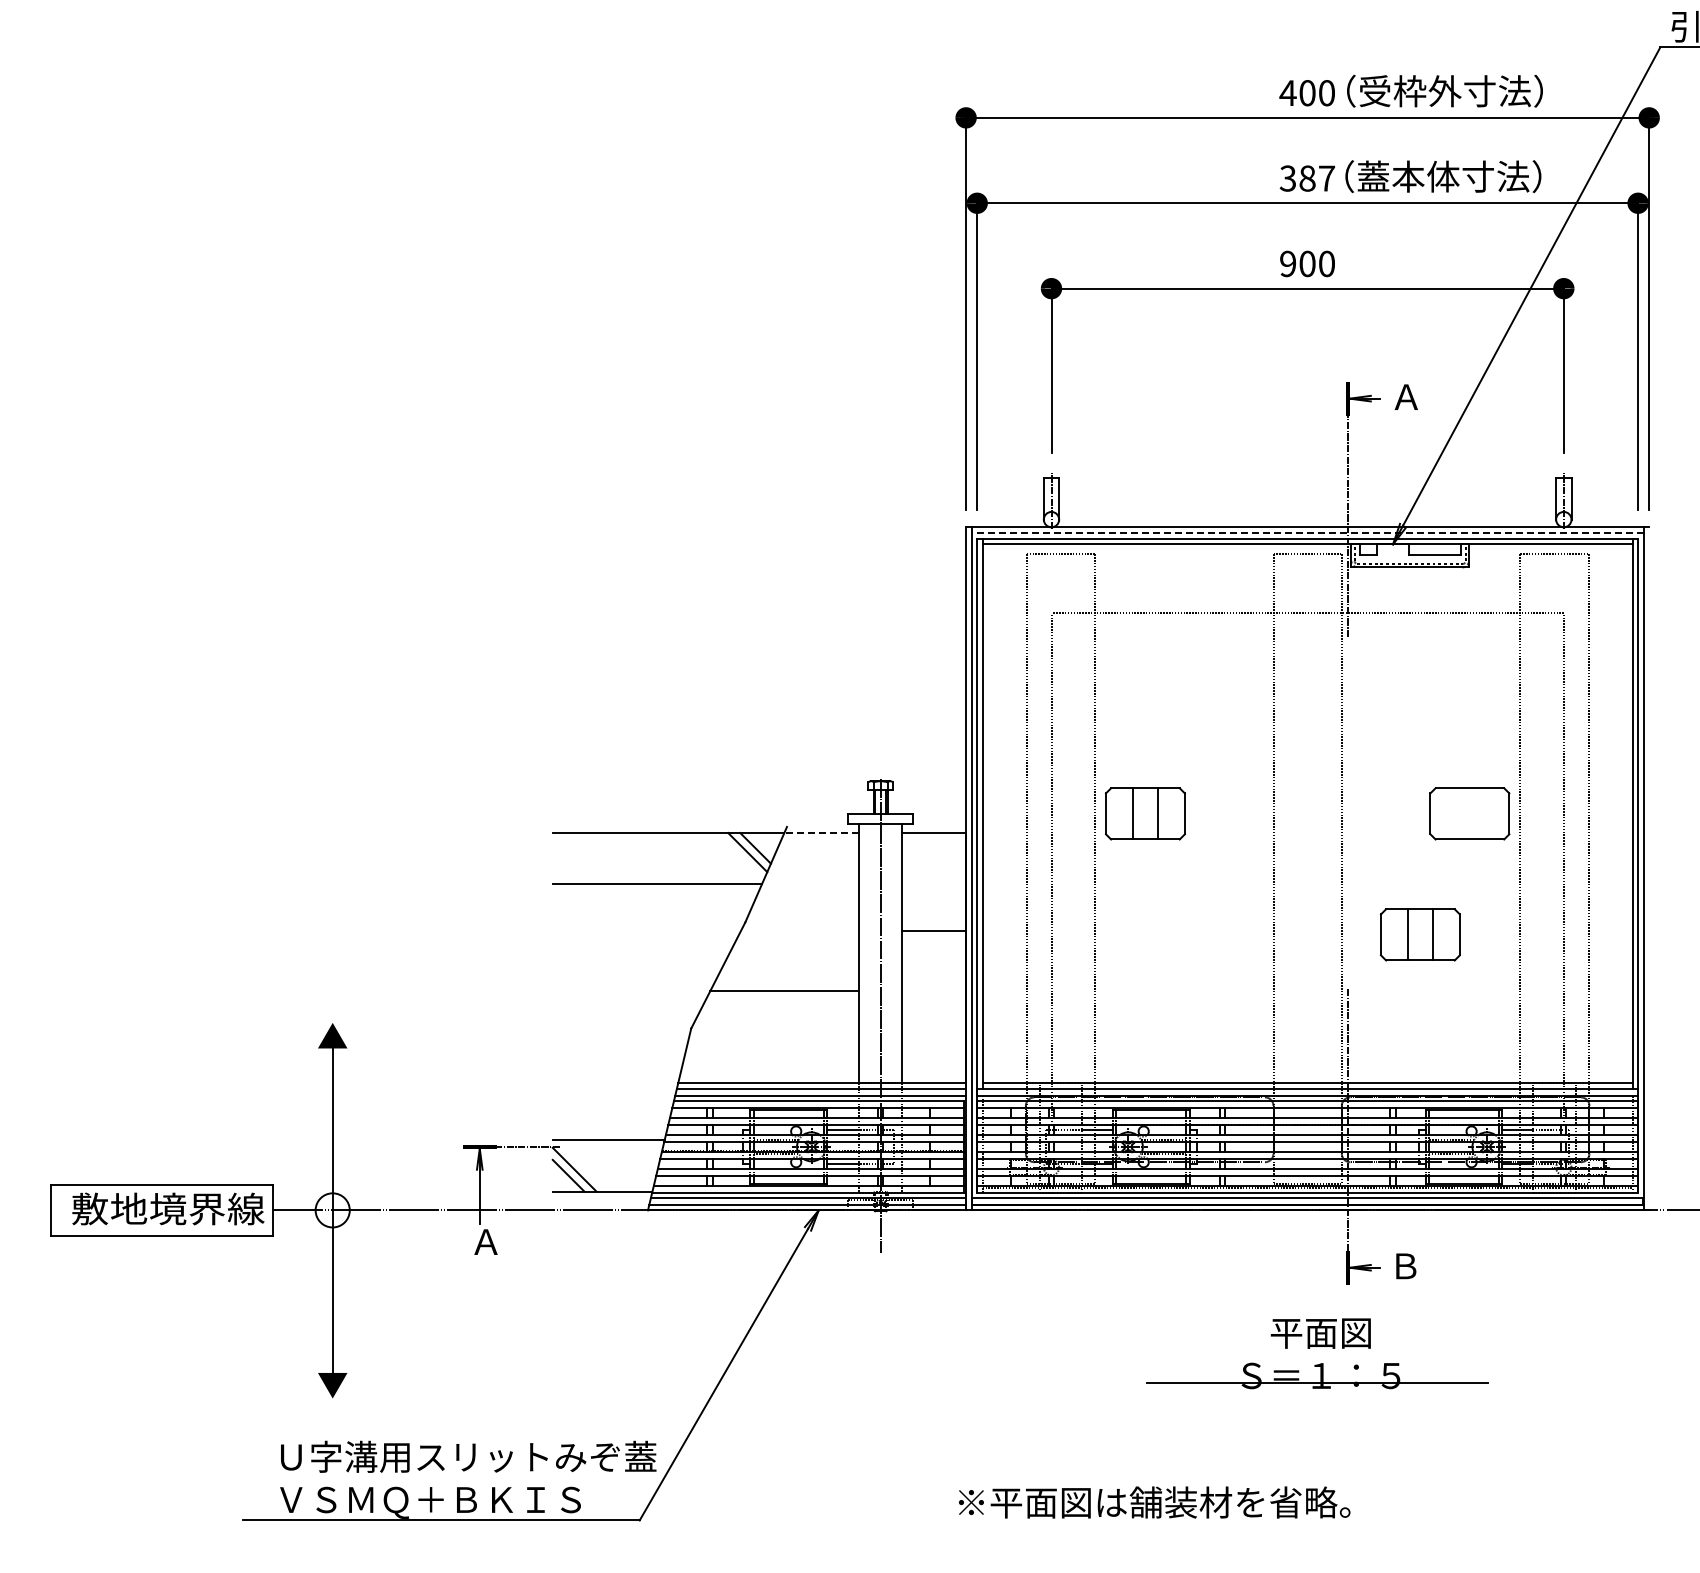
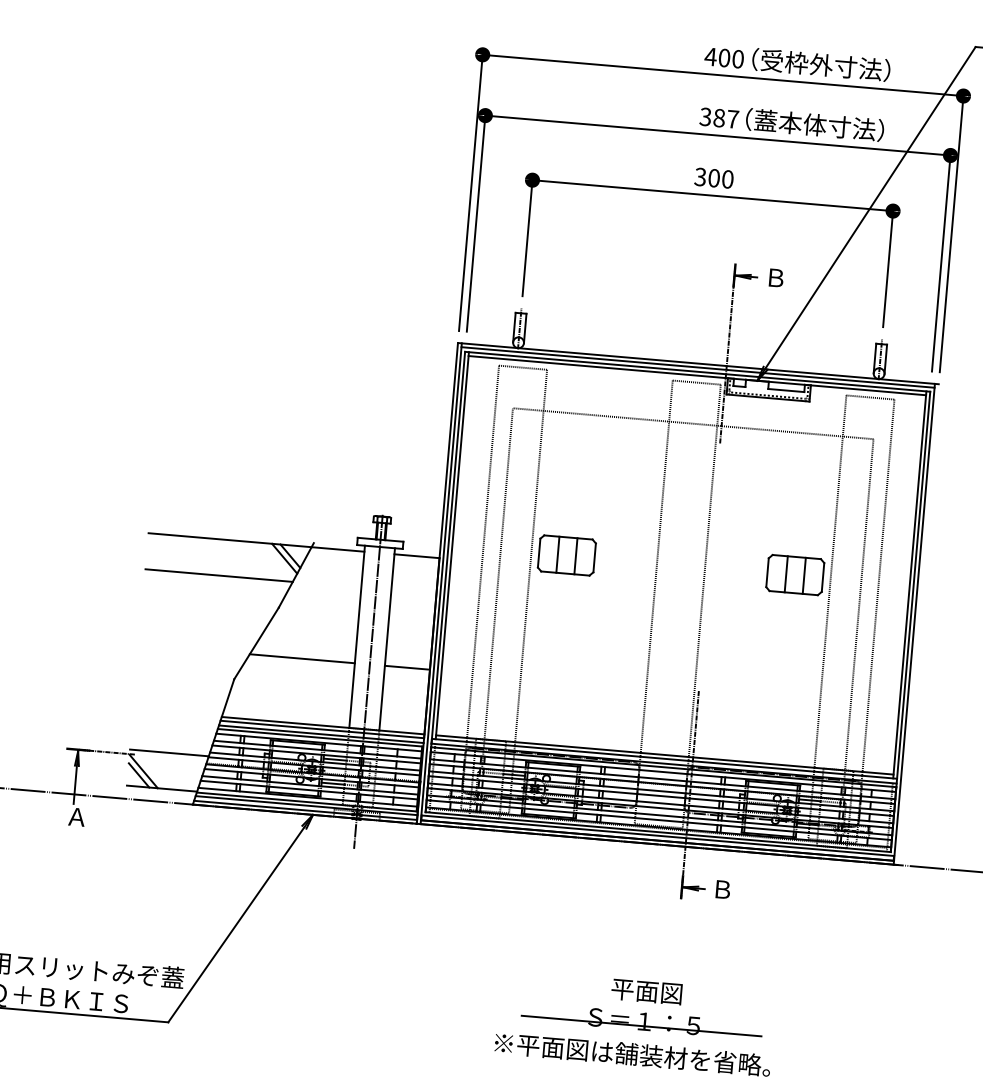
text: (1287, 264) -> (700, 177), 900 -> 300
text: (1405, 396) -> (775, 277), Ａ -> Ｂ
line: (1307, 532) -> (697, 367), dashed -> solid
line: (1457, 813) -> (786, 574), added
line: (1482, 813) -> (804, 575), added
line: (821, 832) -> (337, 549), dashed -> solid
line: (934, 931) -> (407, 667), moved
part: (1420, 934) -> (753, 657), removed
part: (1317, 1346) -> (643, 1000), moved
text: (1154, 1502) -> (632, 1054), moved

